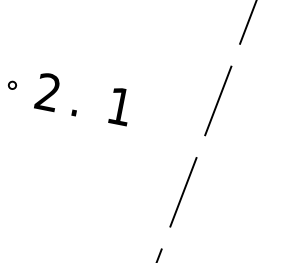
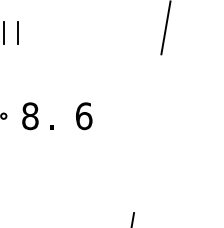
text: (48, 92) -> (30, 116), 2 -> 8
line: (218, 99) -> (153, 97), removed
text: (120, 106) -> (84, 116), 1 -> 6
line: (183, 191) -> (141, 168), removed

